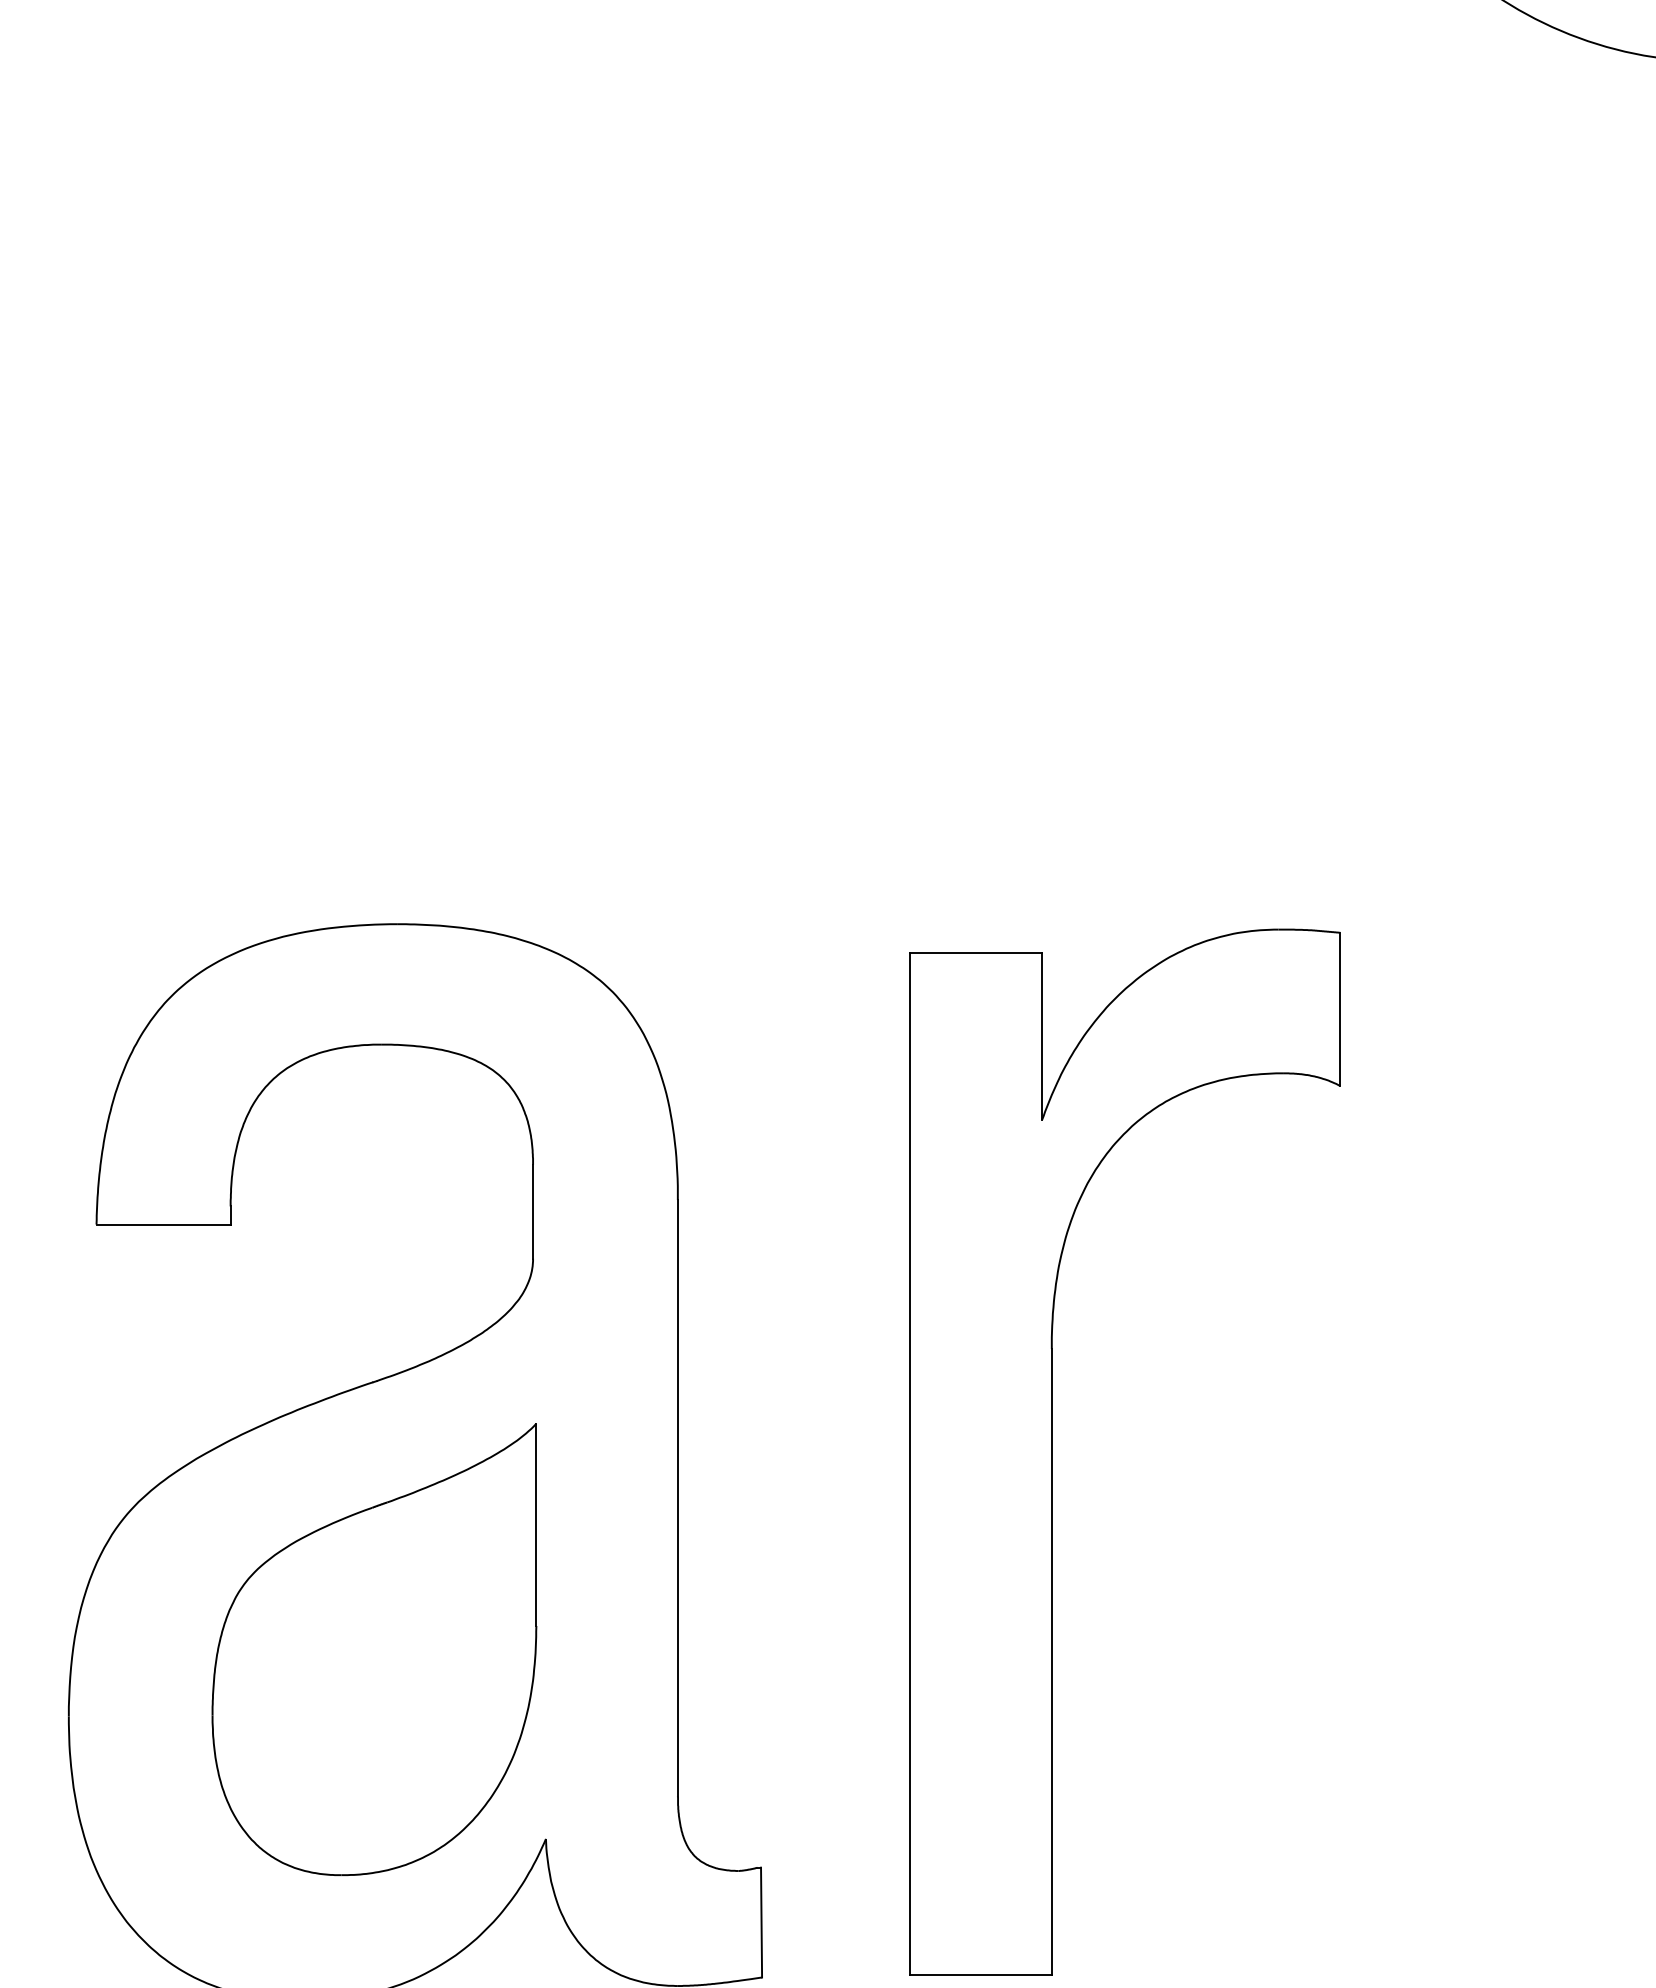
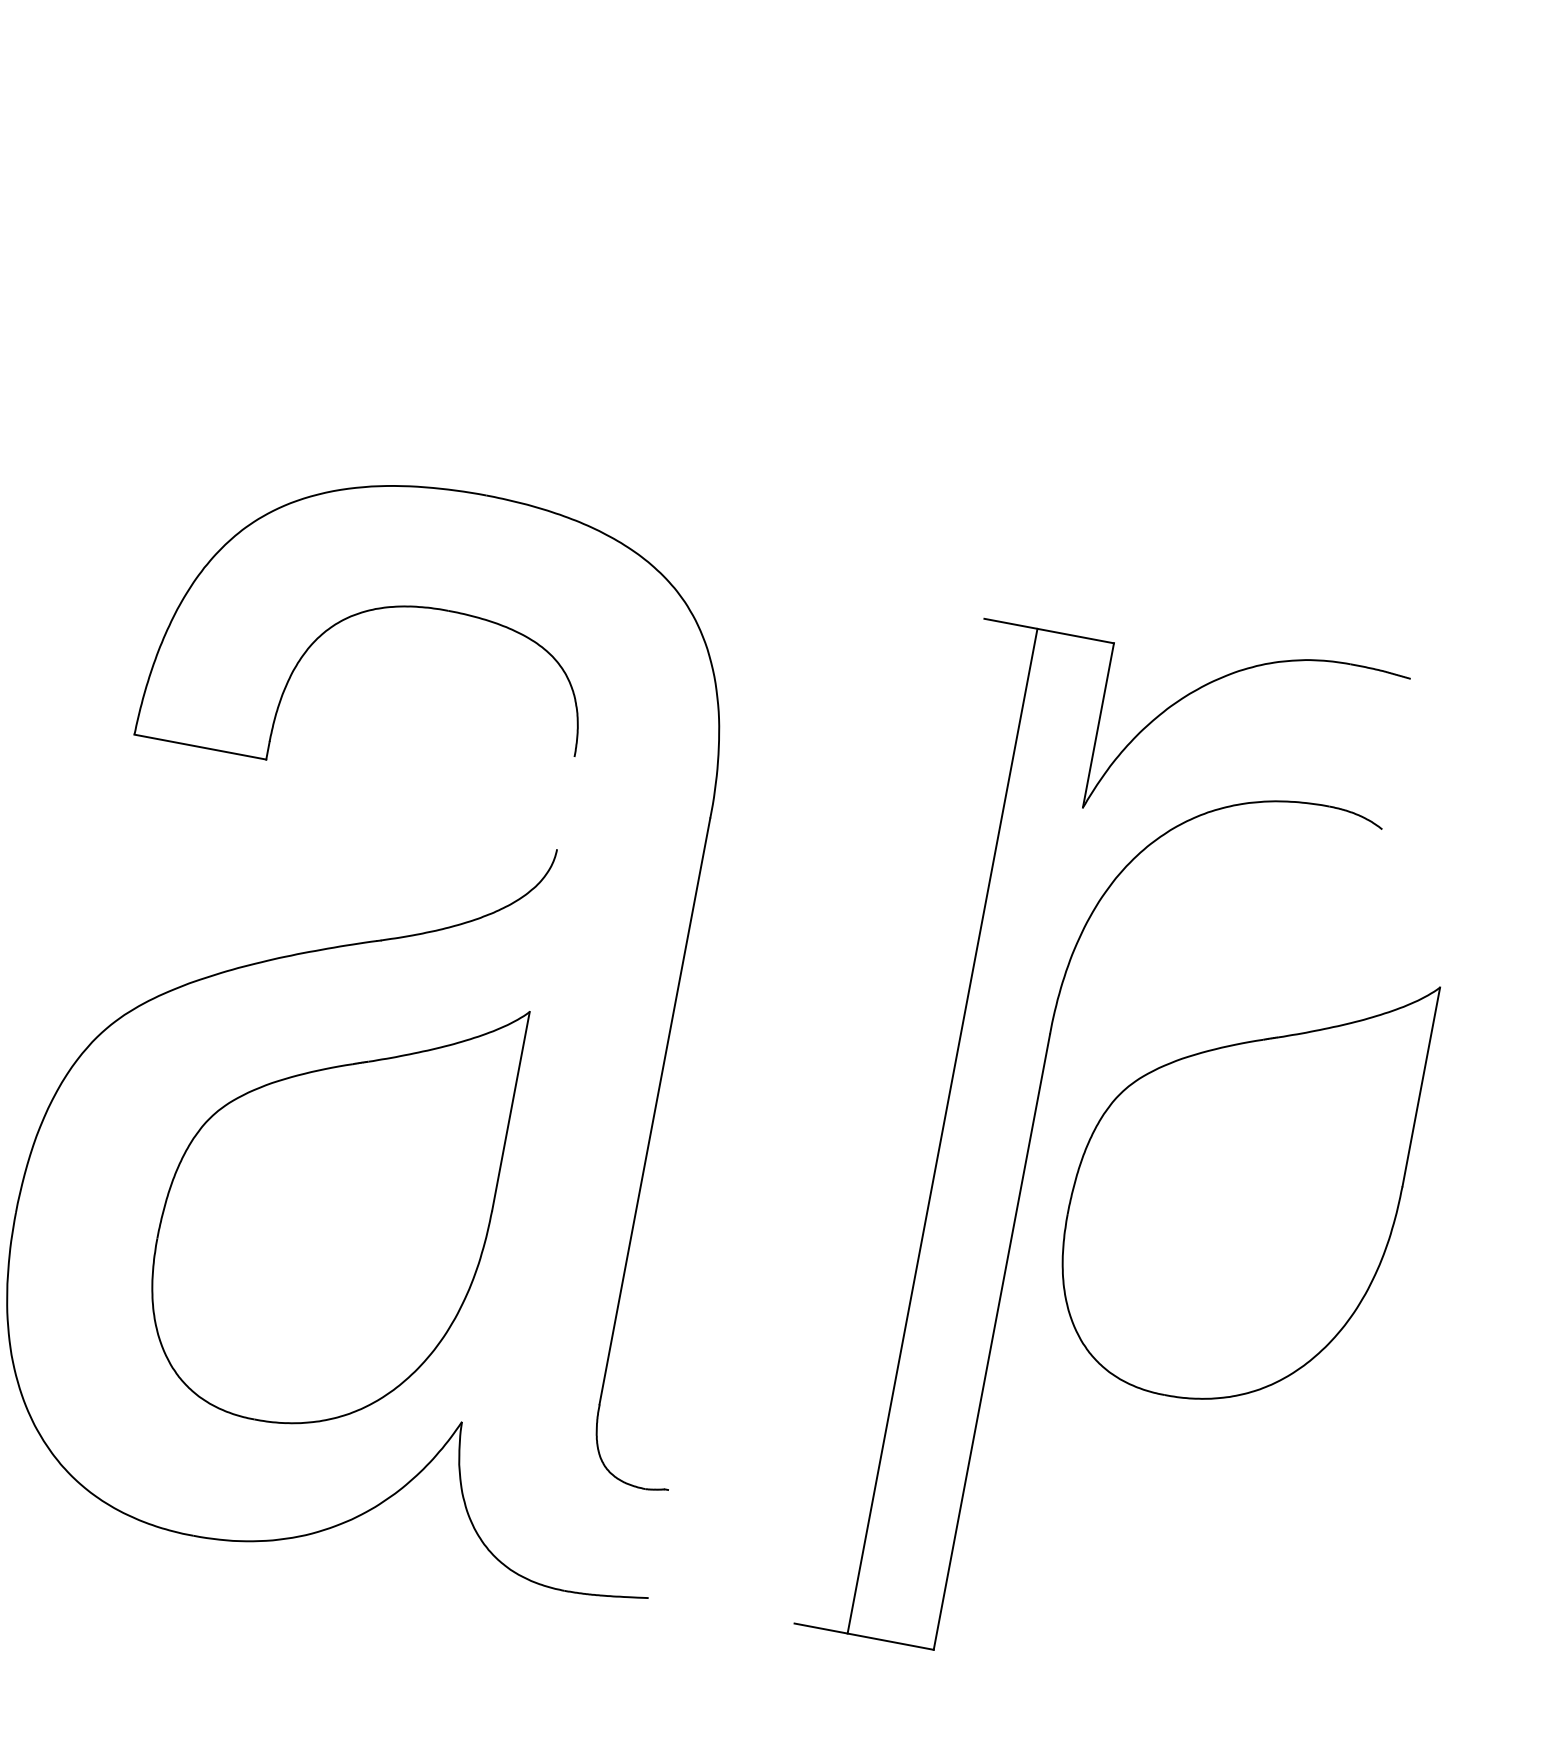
line: (1340, 1009) -> (1396, 754), removed
line: (533, 1211) -> (566, 802), removed
part: (1264, 1456) -> (1239, 1179), added
line: (910, 1463) -> (943, 1130), moved
line: (761, 1922) -> (658, 1543), removed

